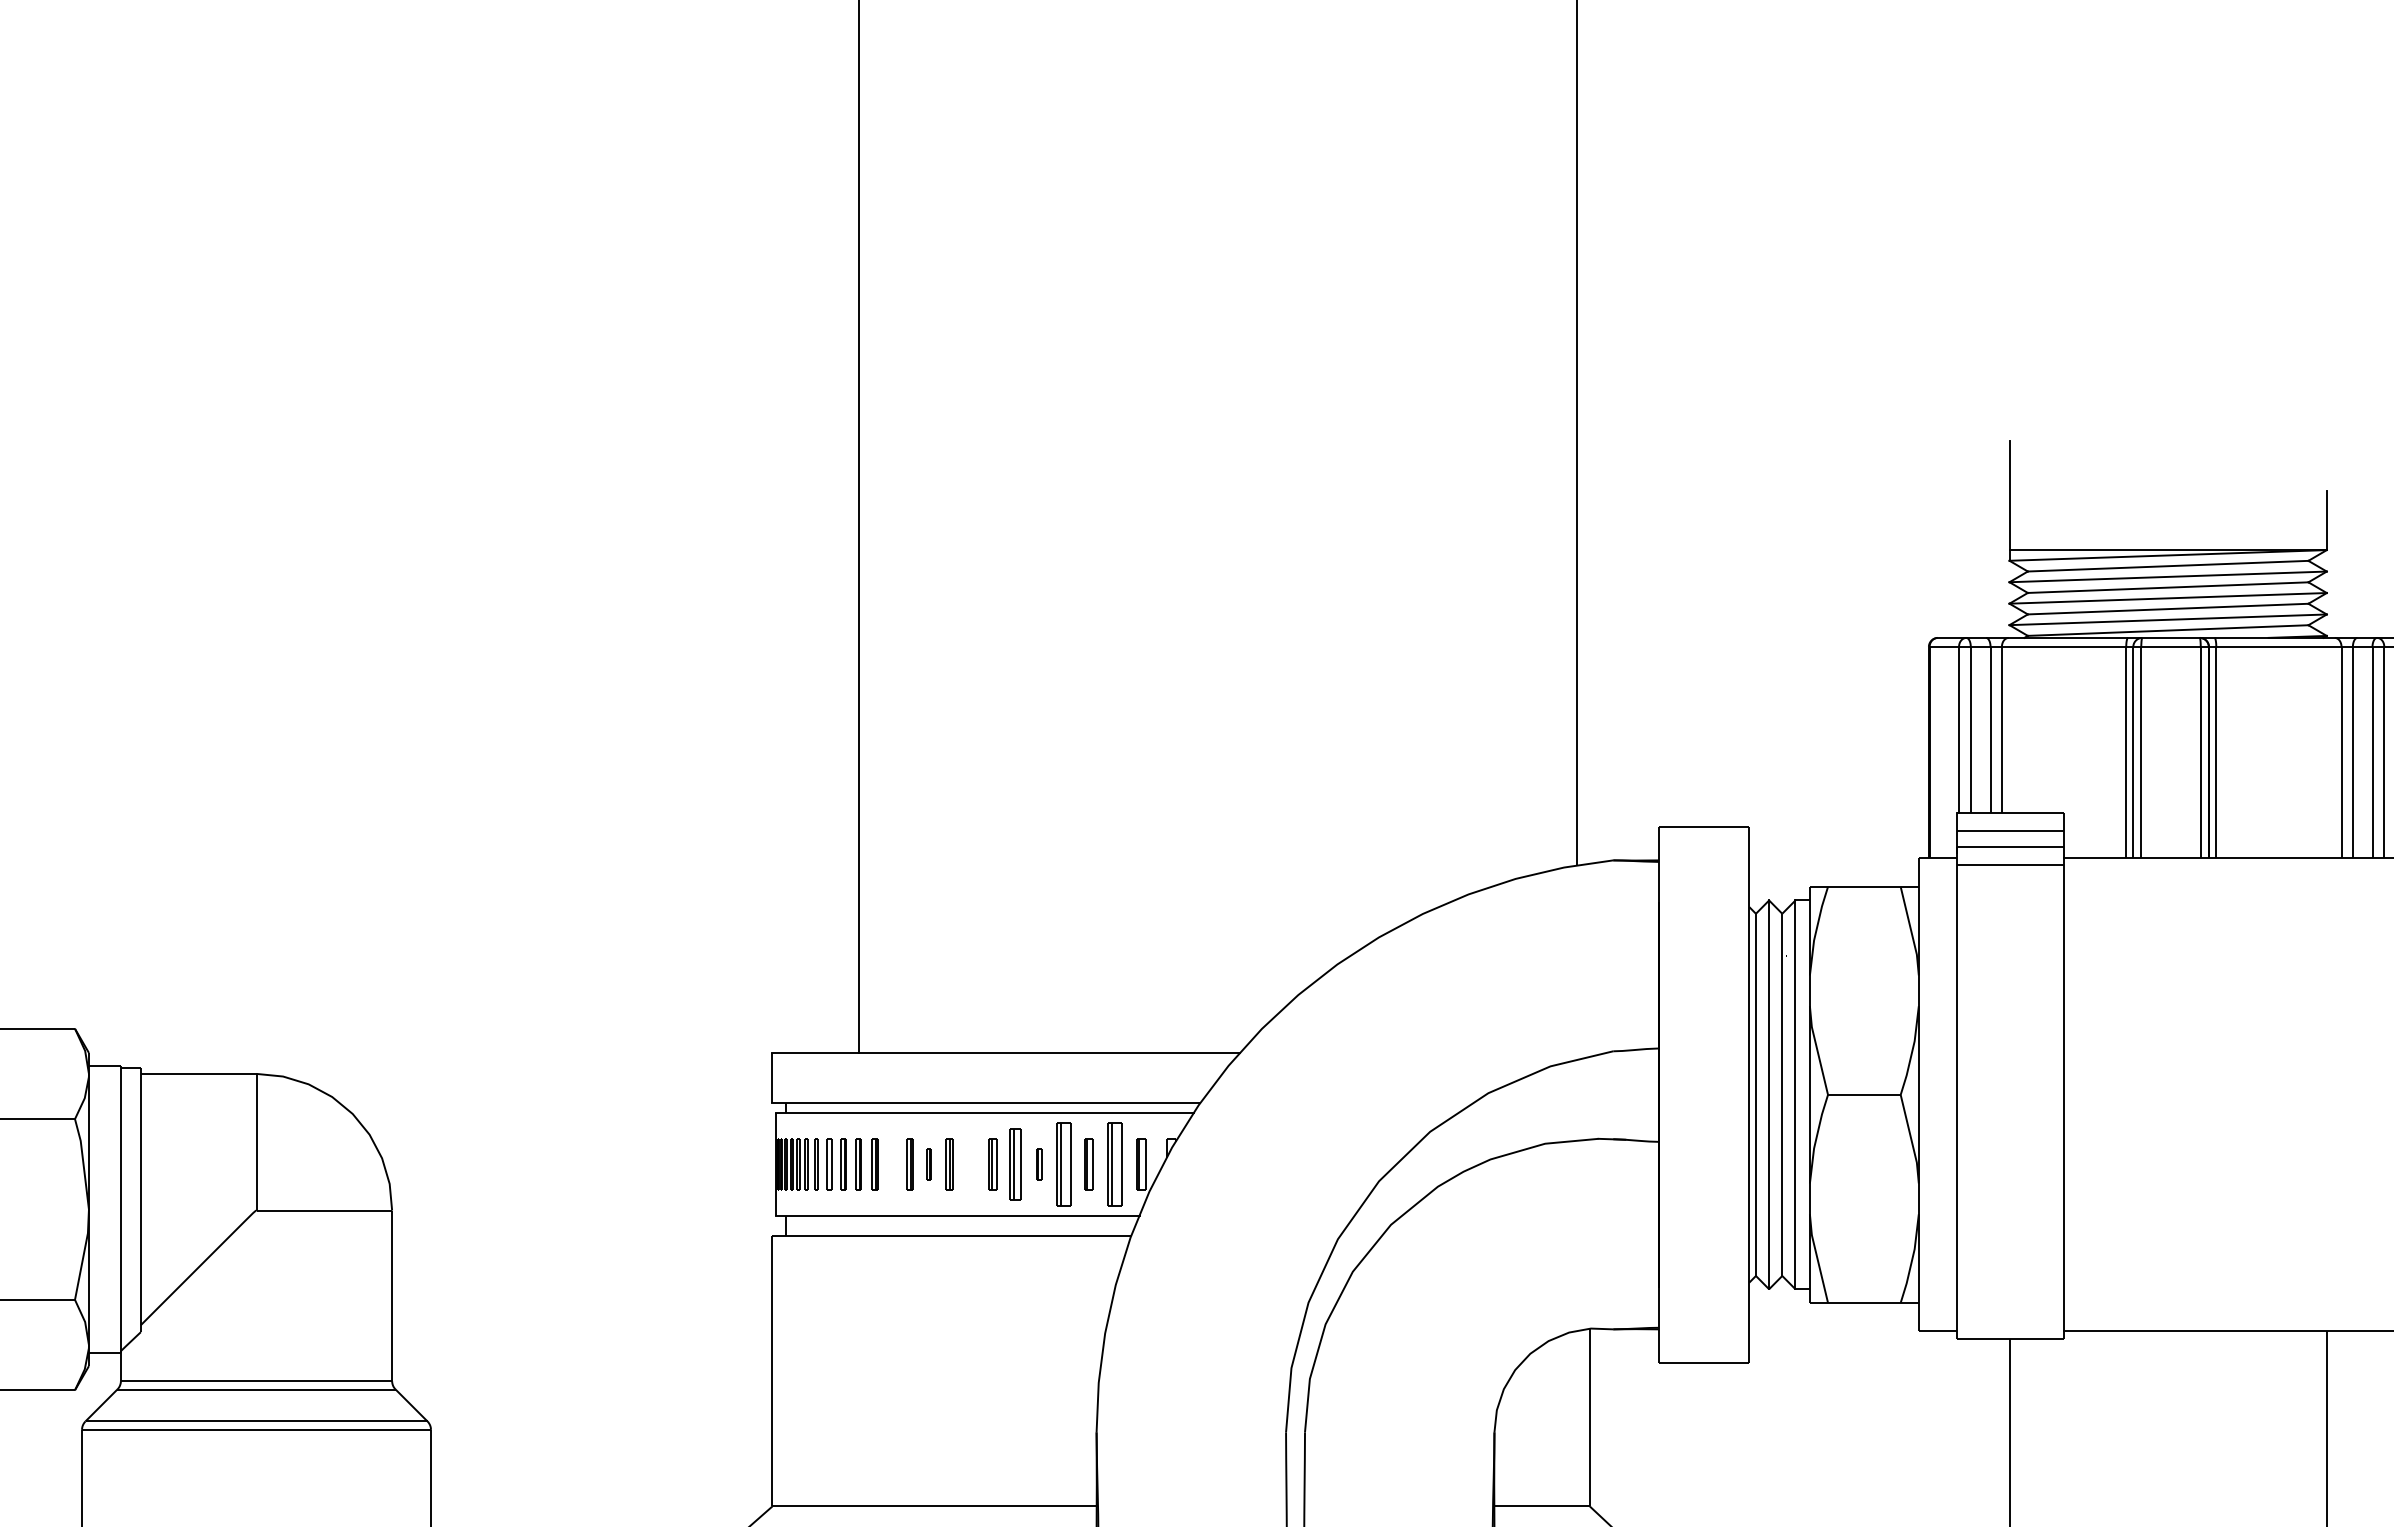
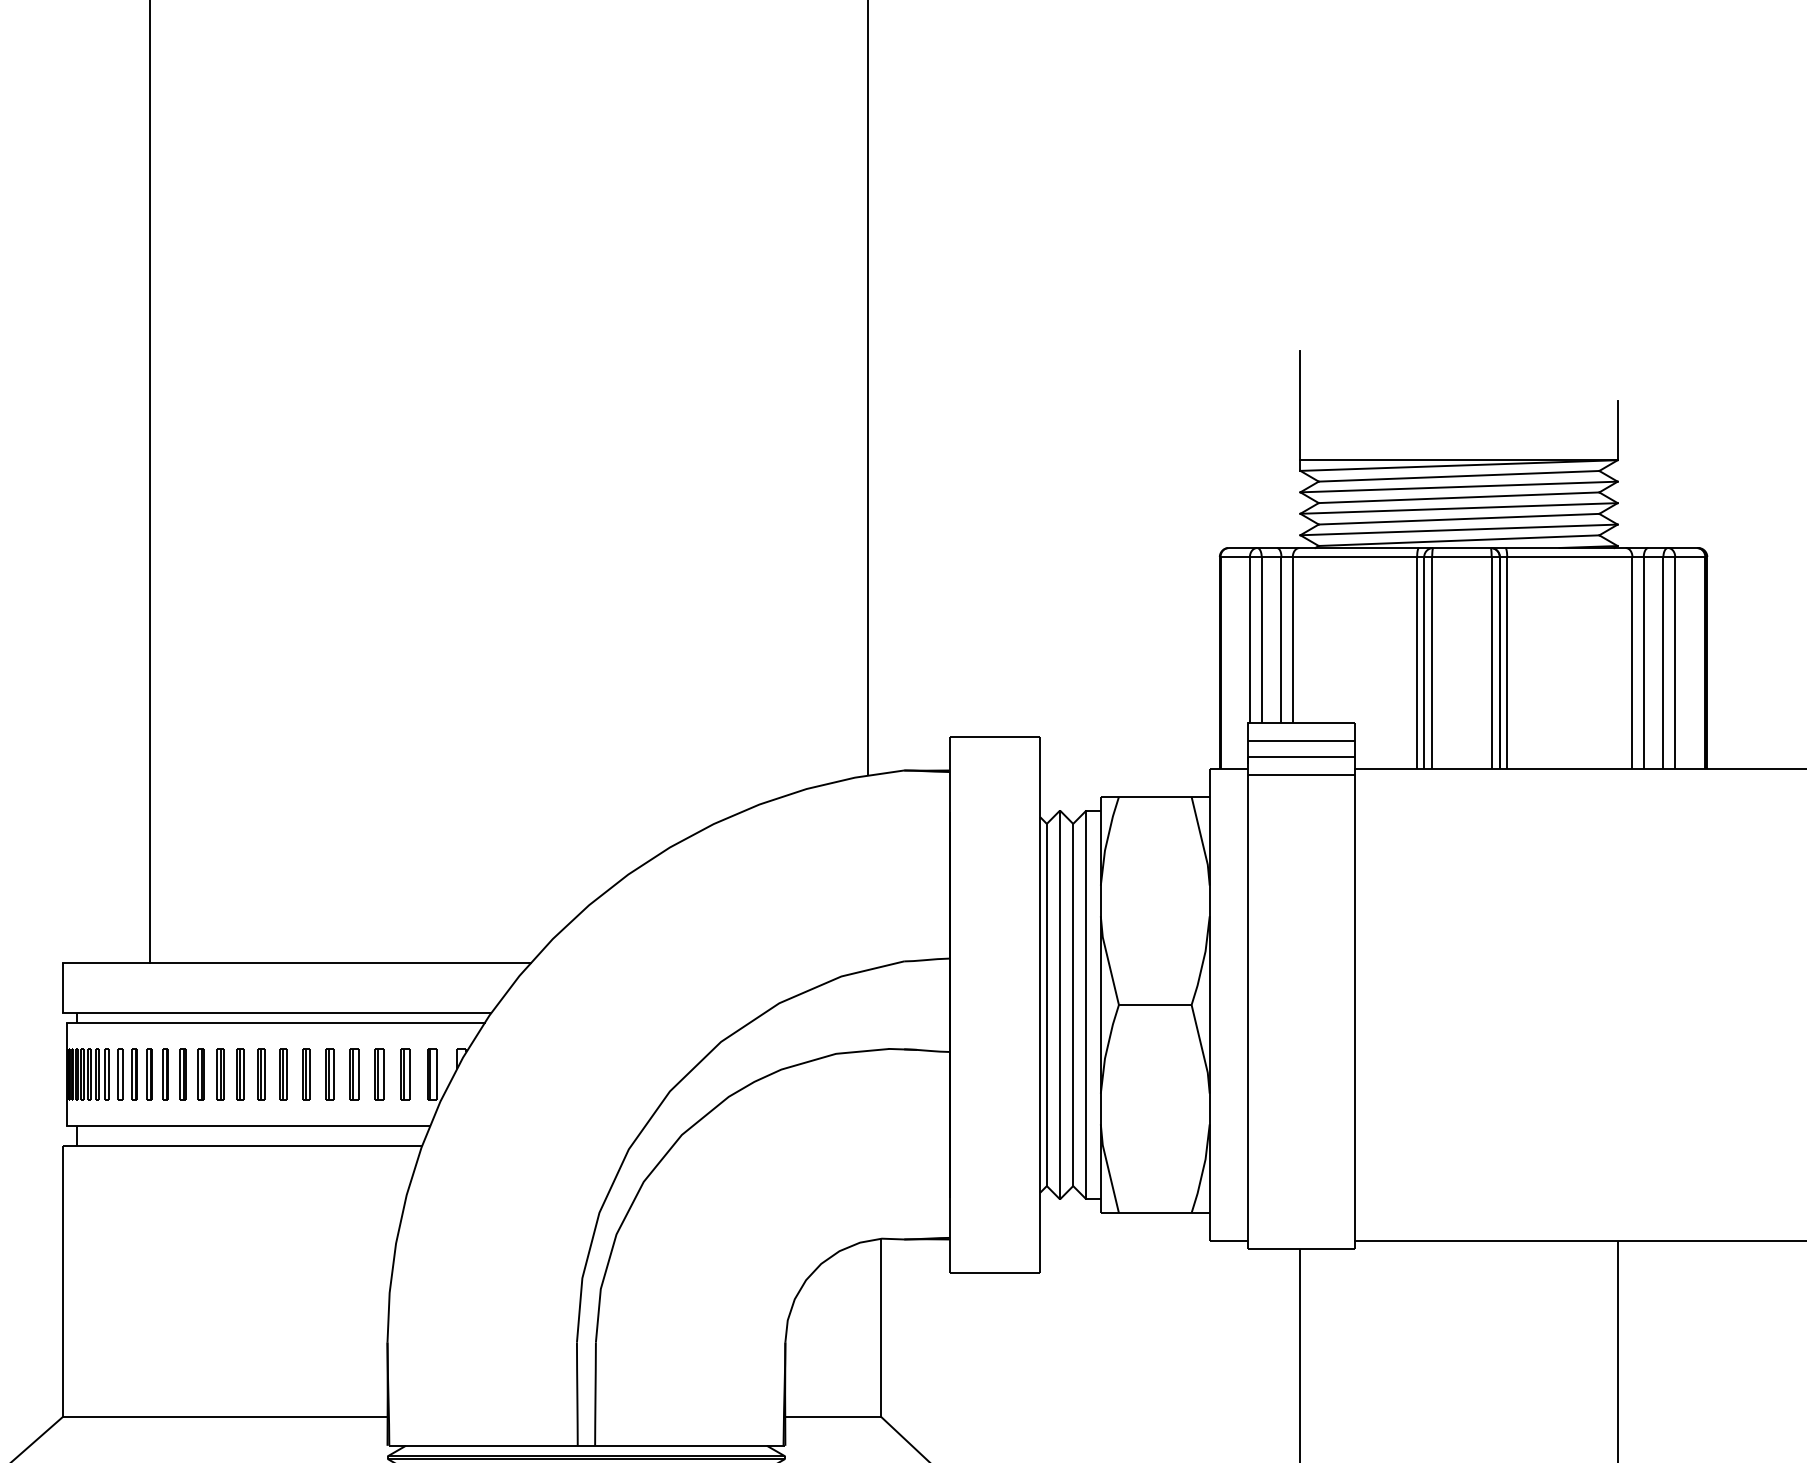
part: (891, 1164) -> (182, 1074), added
part: (929, 1164) -> (220, 1074), size x1.67
part: (970, 1164) -> (261, 1074), added
part: (1015, 1164) -> (306, 1074), size x0.71
part: (1038, 1164) -> (329, 1074), size x1.67
part: (1063, 1164) -> (354, 1074), size x0.62
part: (1114, 1164) -> (405, 1074), size x0.62

